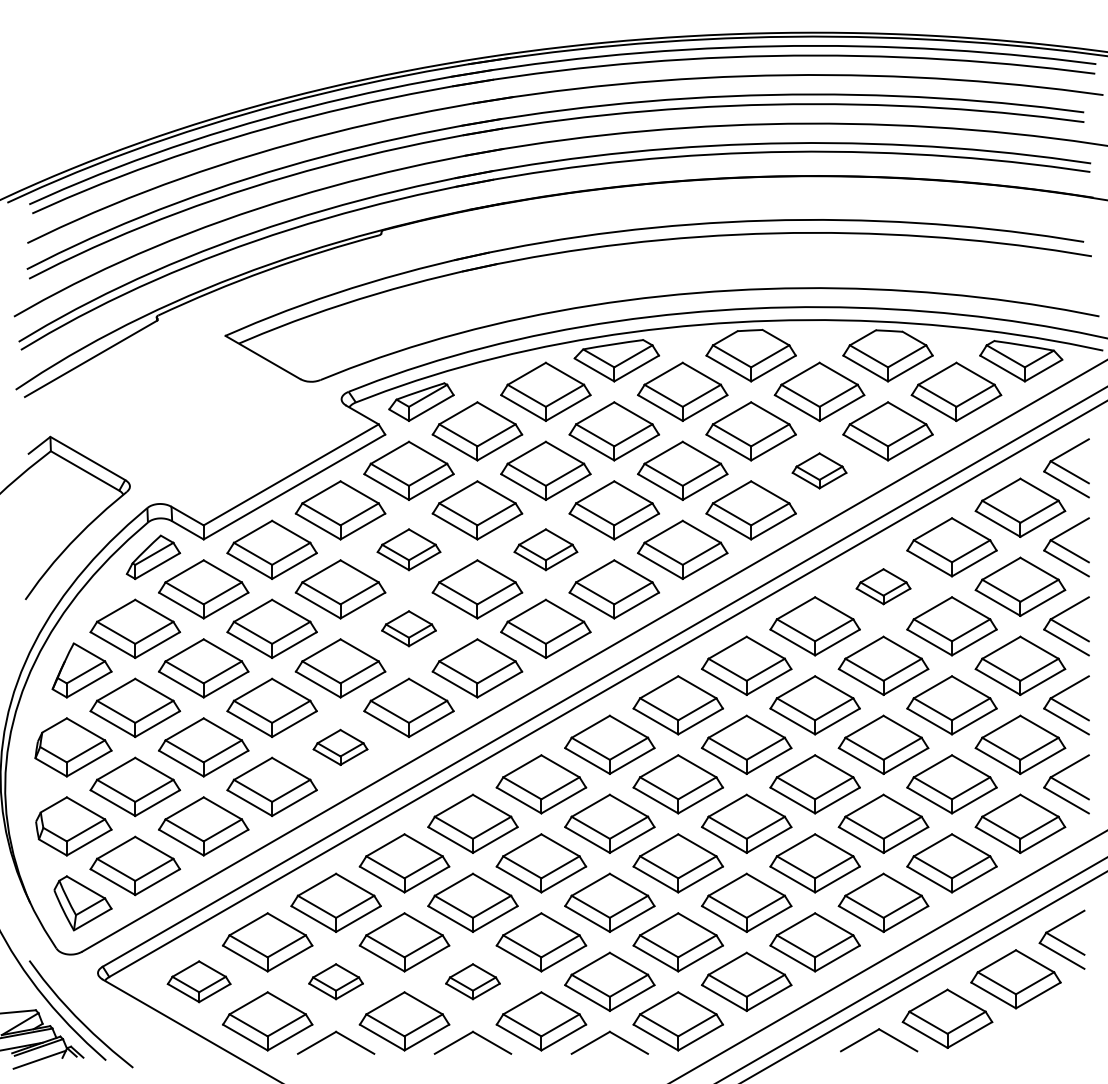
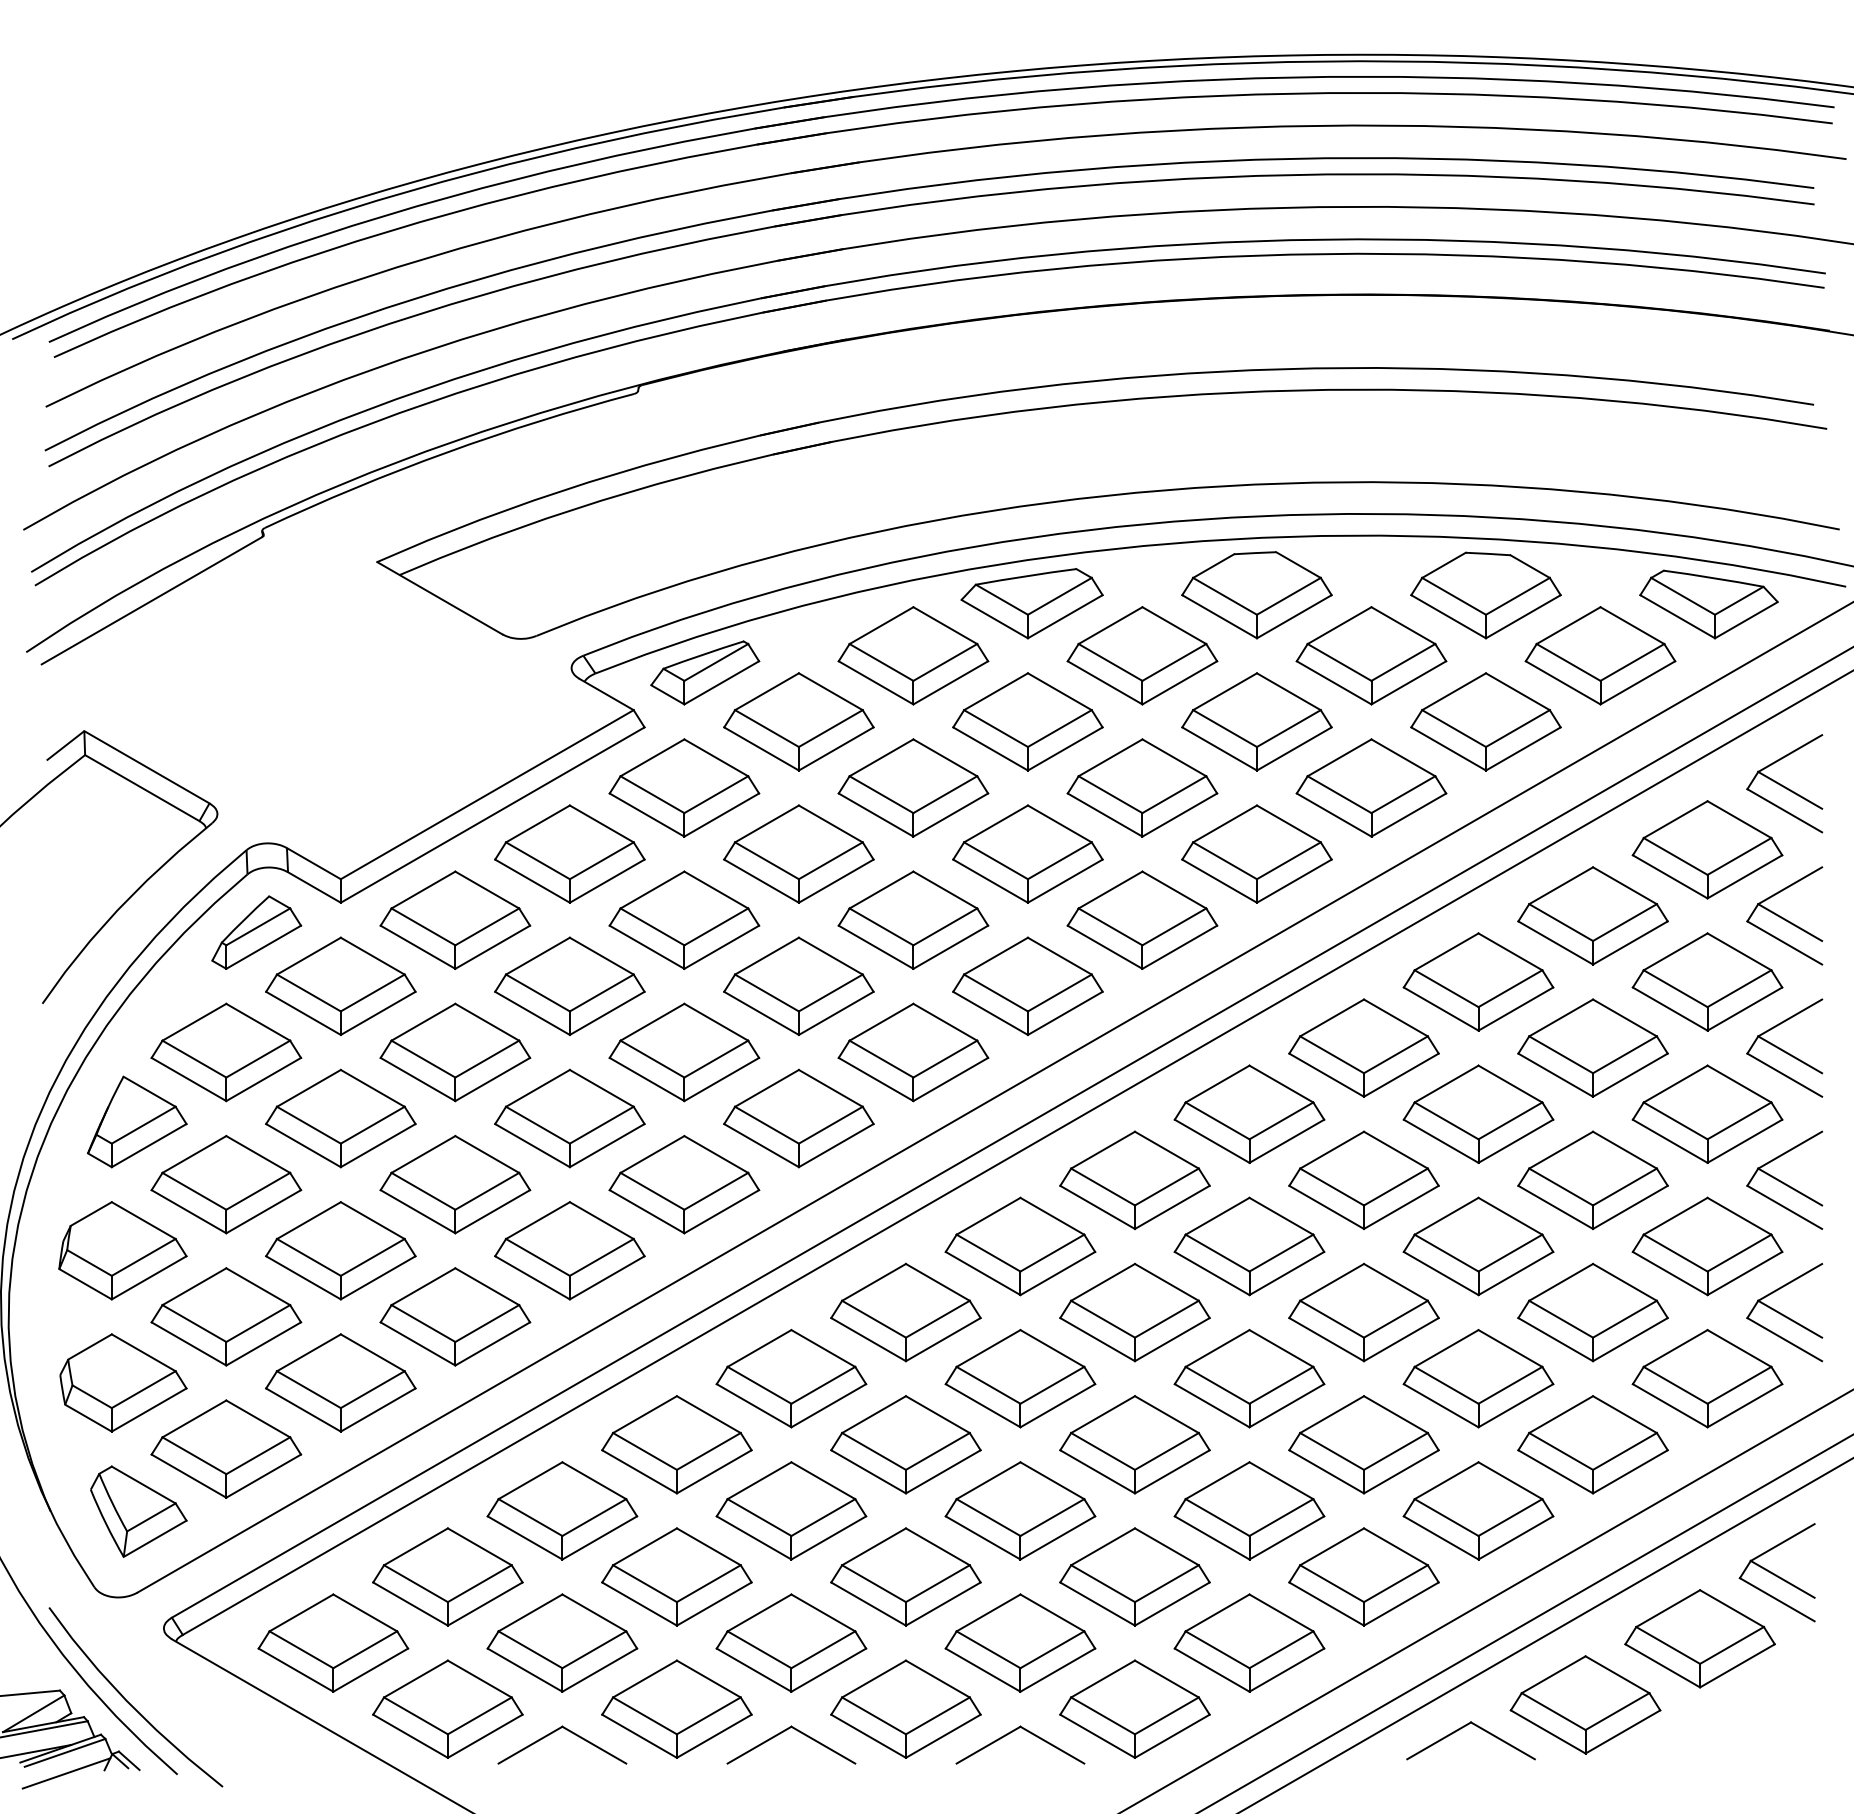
part: (819, 470) -> (1371, 787), size x1.67
part: (408, 549) -> (683, 919), size x1.43
part: (545, 549) -> (912, 919), size x1.43
part: (883, 586) -> (1478, 981), size x1.67
part: (408, 628) -> (683, 1051), size x1.67
part: (340, 747) -> (569, 1250), size x1.67
part: (198, 981) -> (332, 1642), size x1.43
part: (335, 981) -> (561, 1642), size x1.67
part: (472, 981) -> (790, 1642), size x1.67

